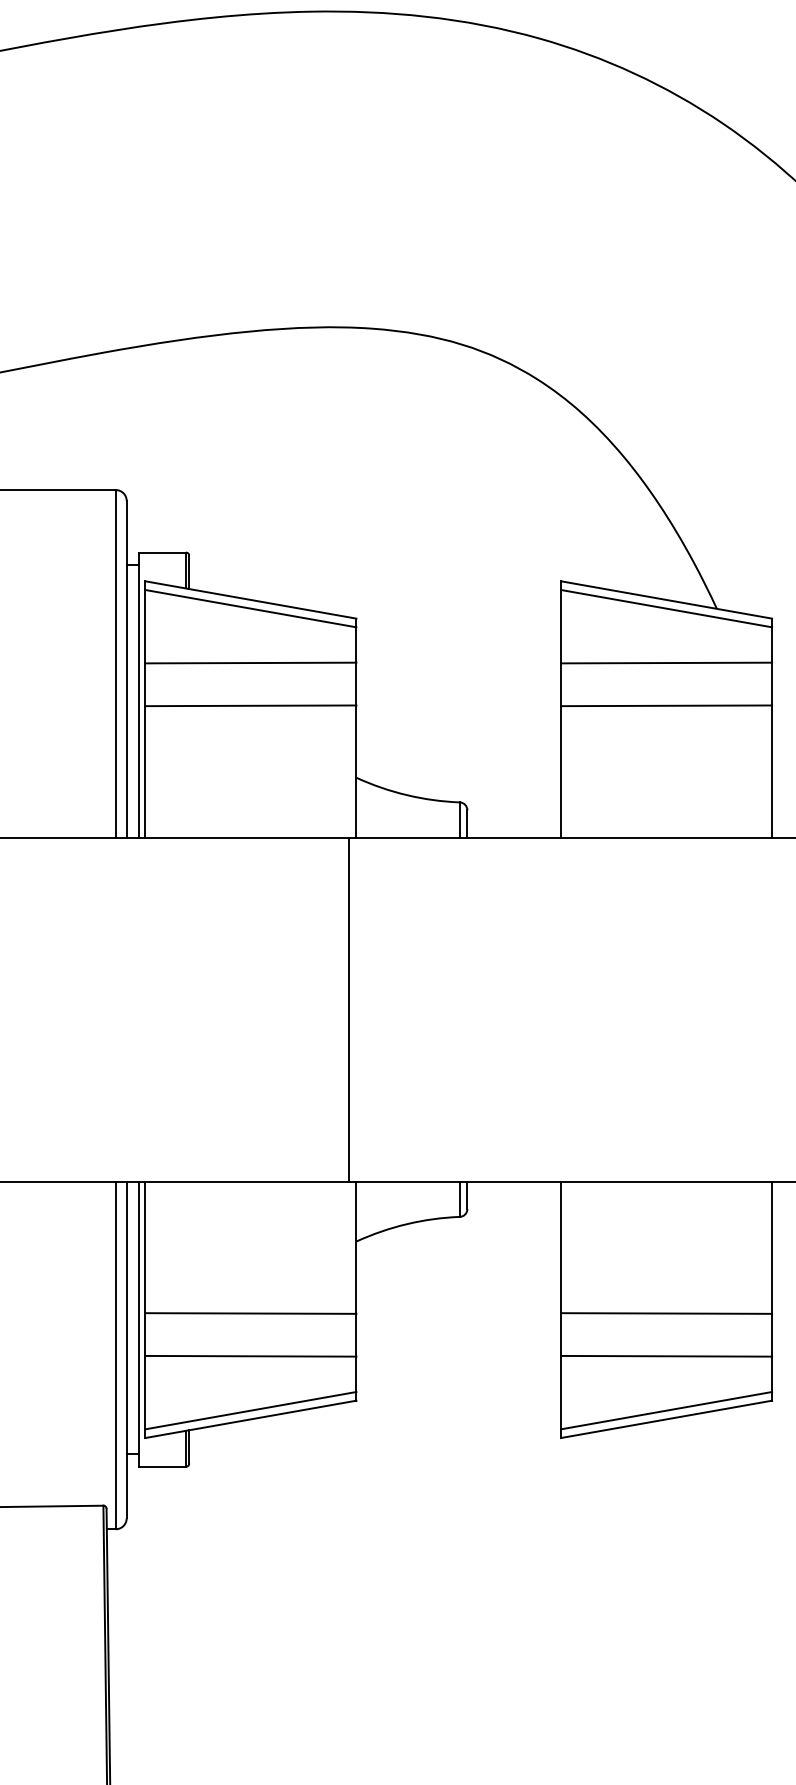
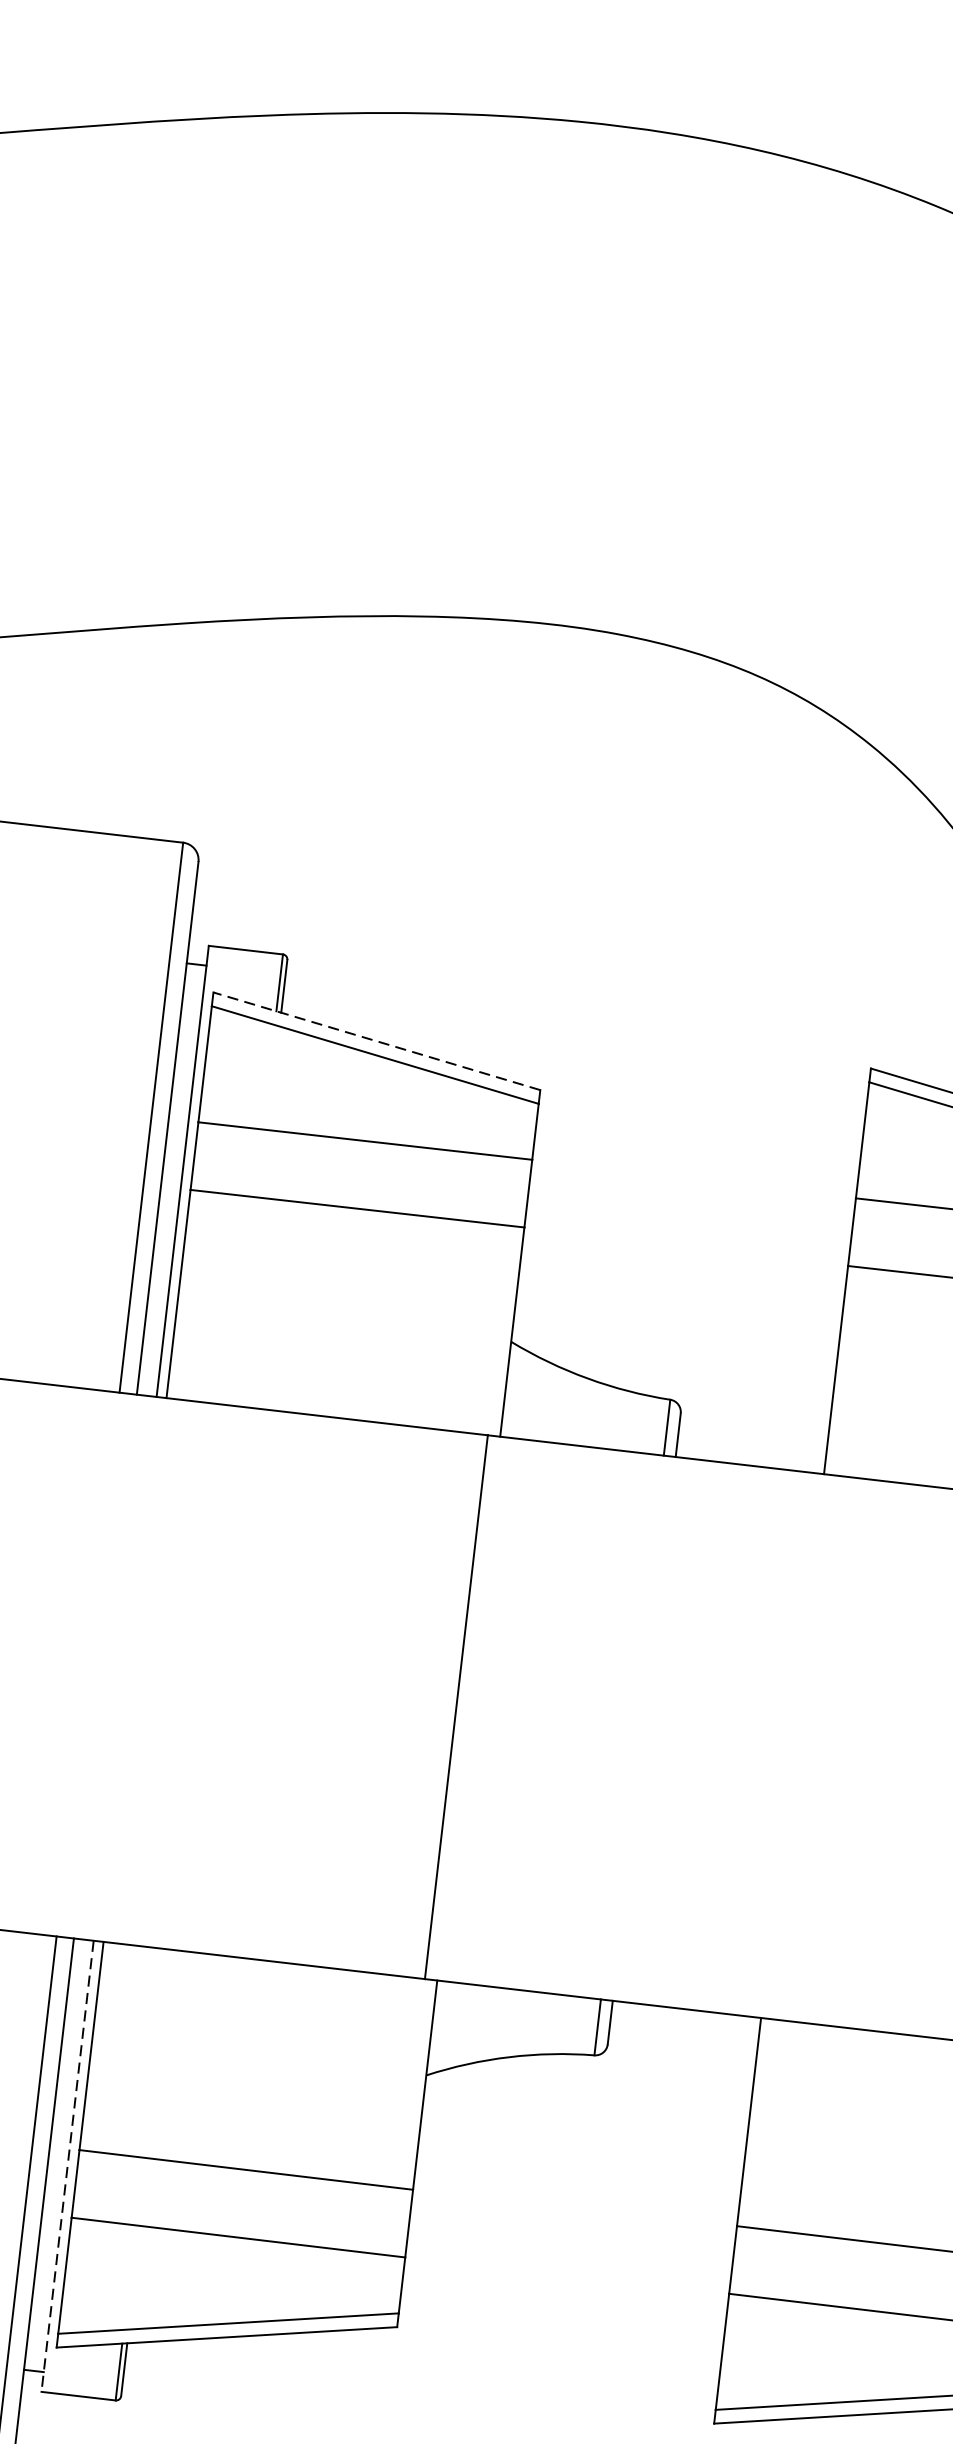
line: (250, 599) -> (376, 1040), solid -> dashed
line: (139, 1324) -> (68, 2166), solid -> dashed

